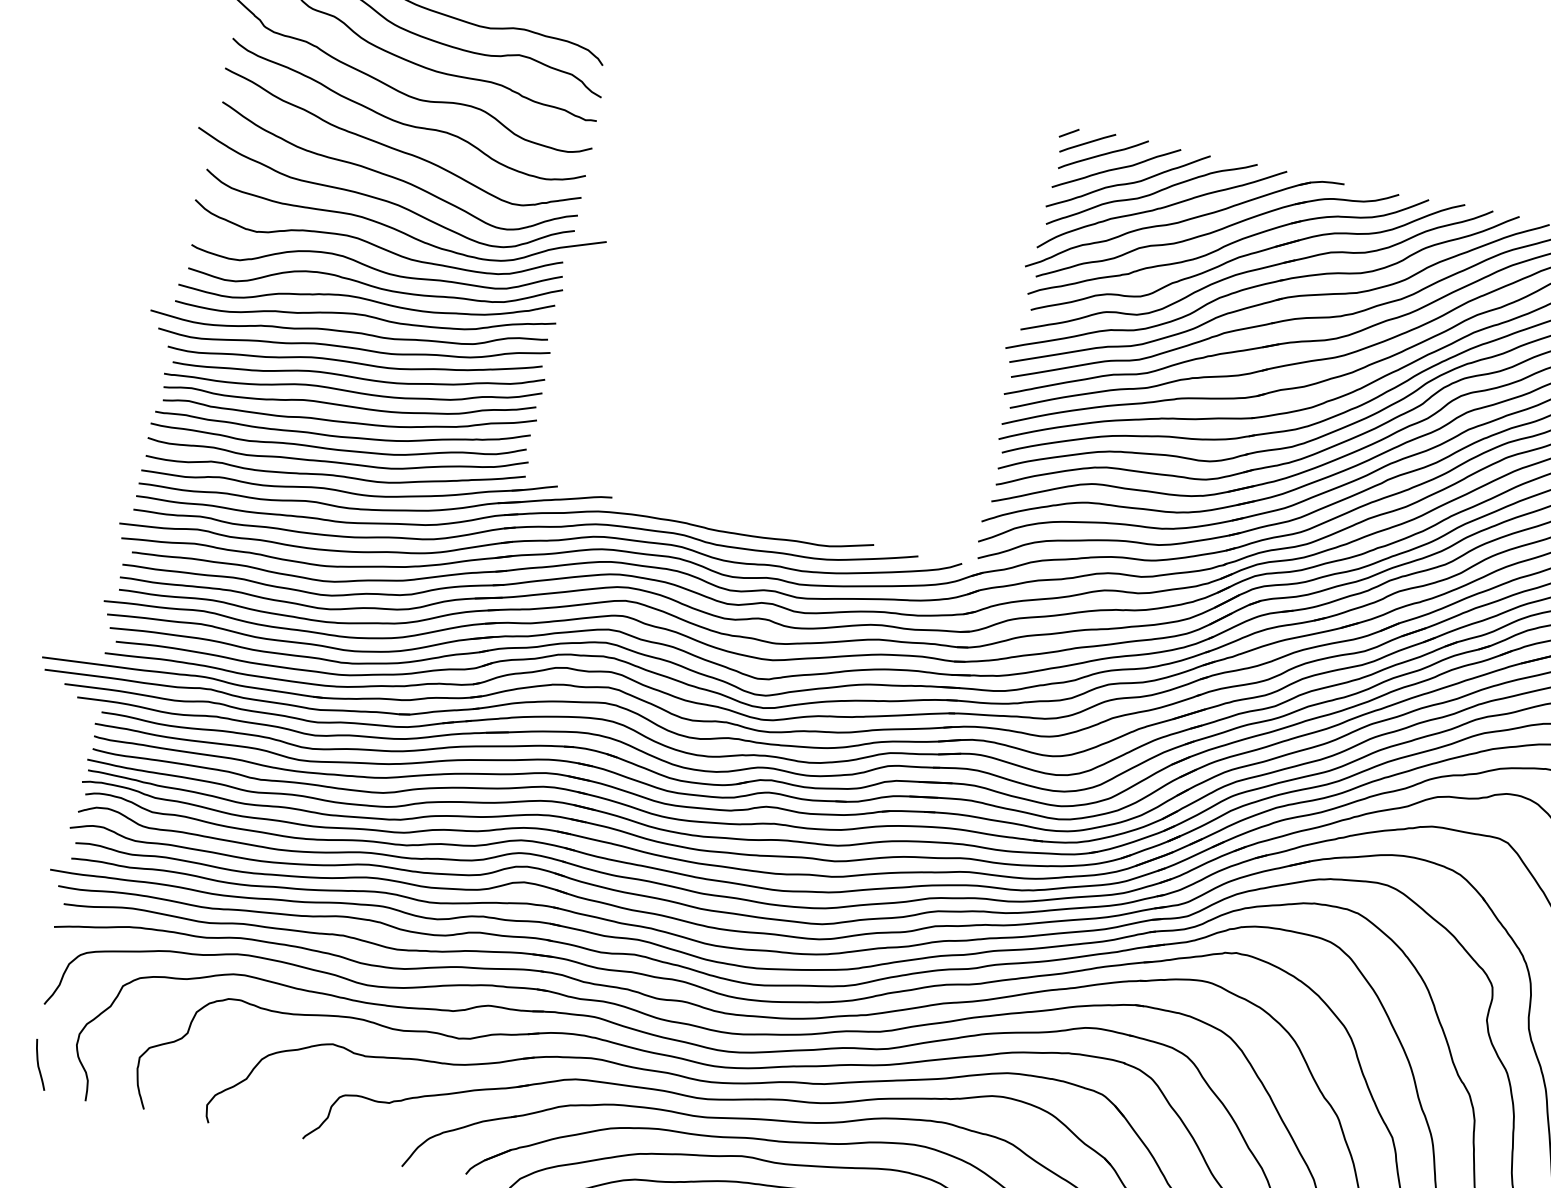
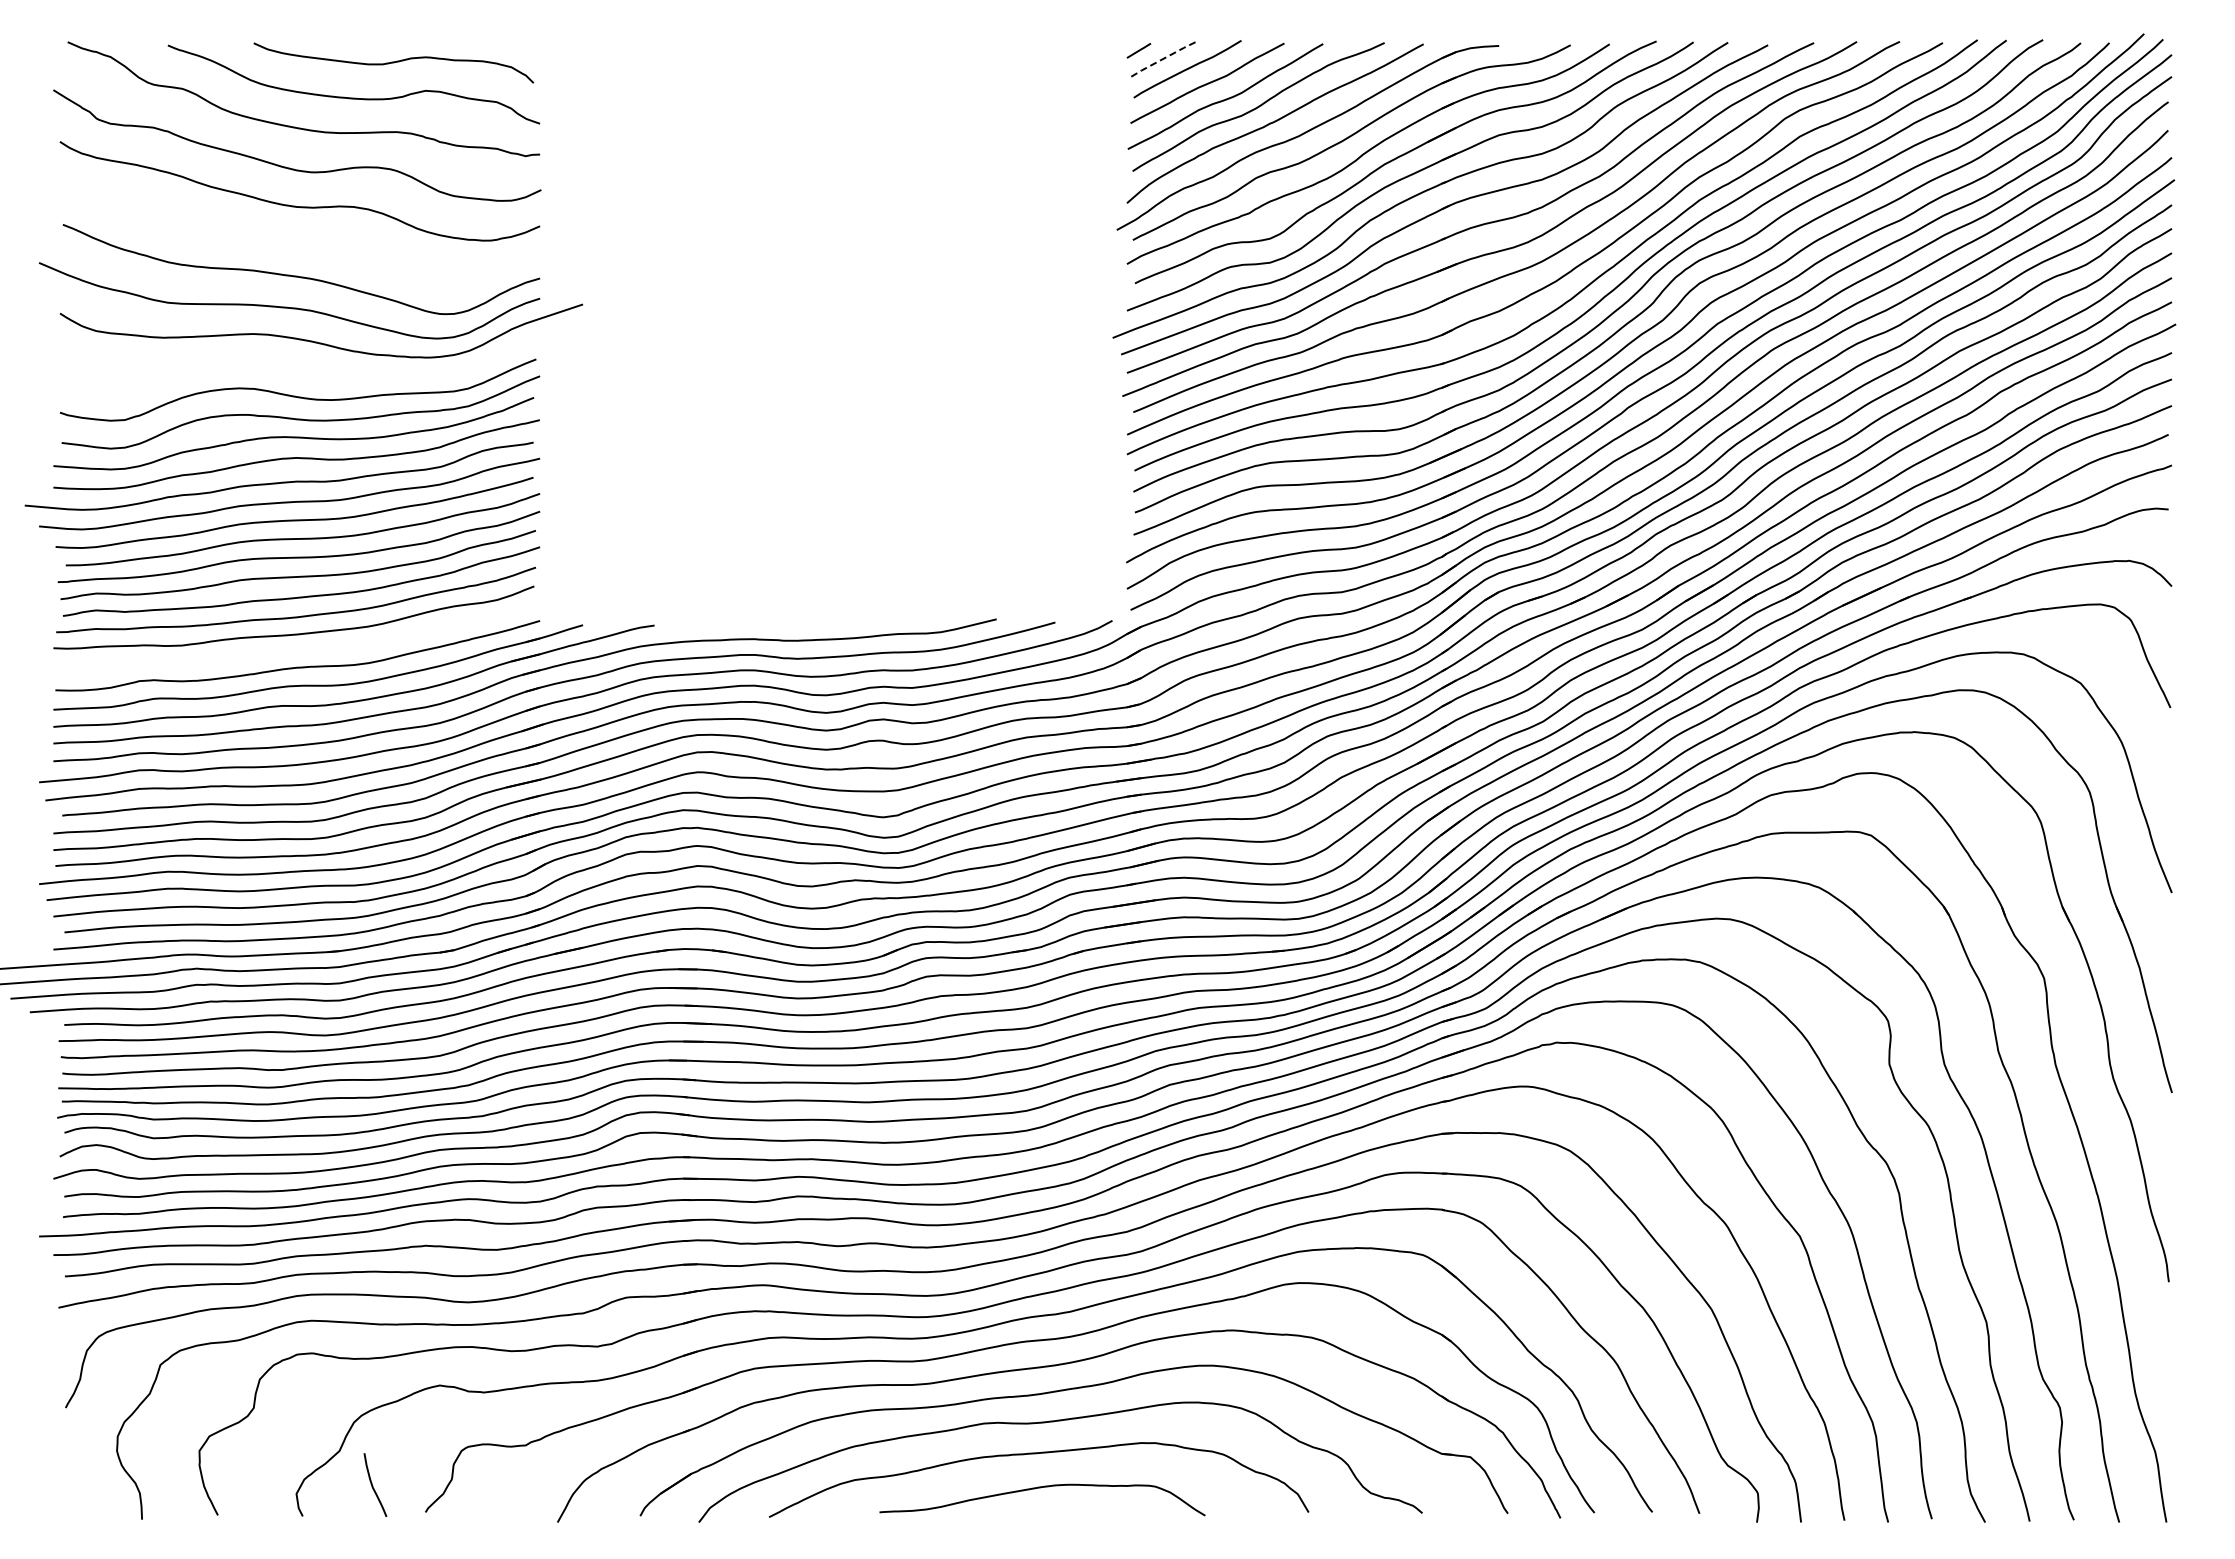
line: (1087, 143) -> (1164, 58), solid -> dashed
curve: (399, 149) -> (298, 240), removed
curve: (376, 245) -> (293, 366), removed
curve: (336, 461) -> (297, 649), removed
curve: (39, 1064) -> (373, 1485), moved

